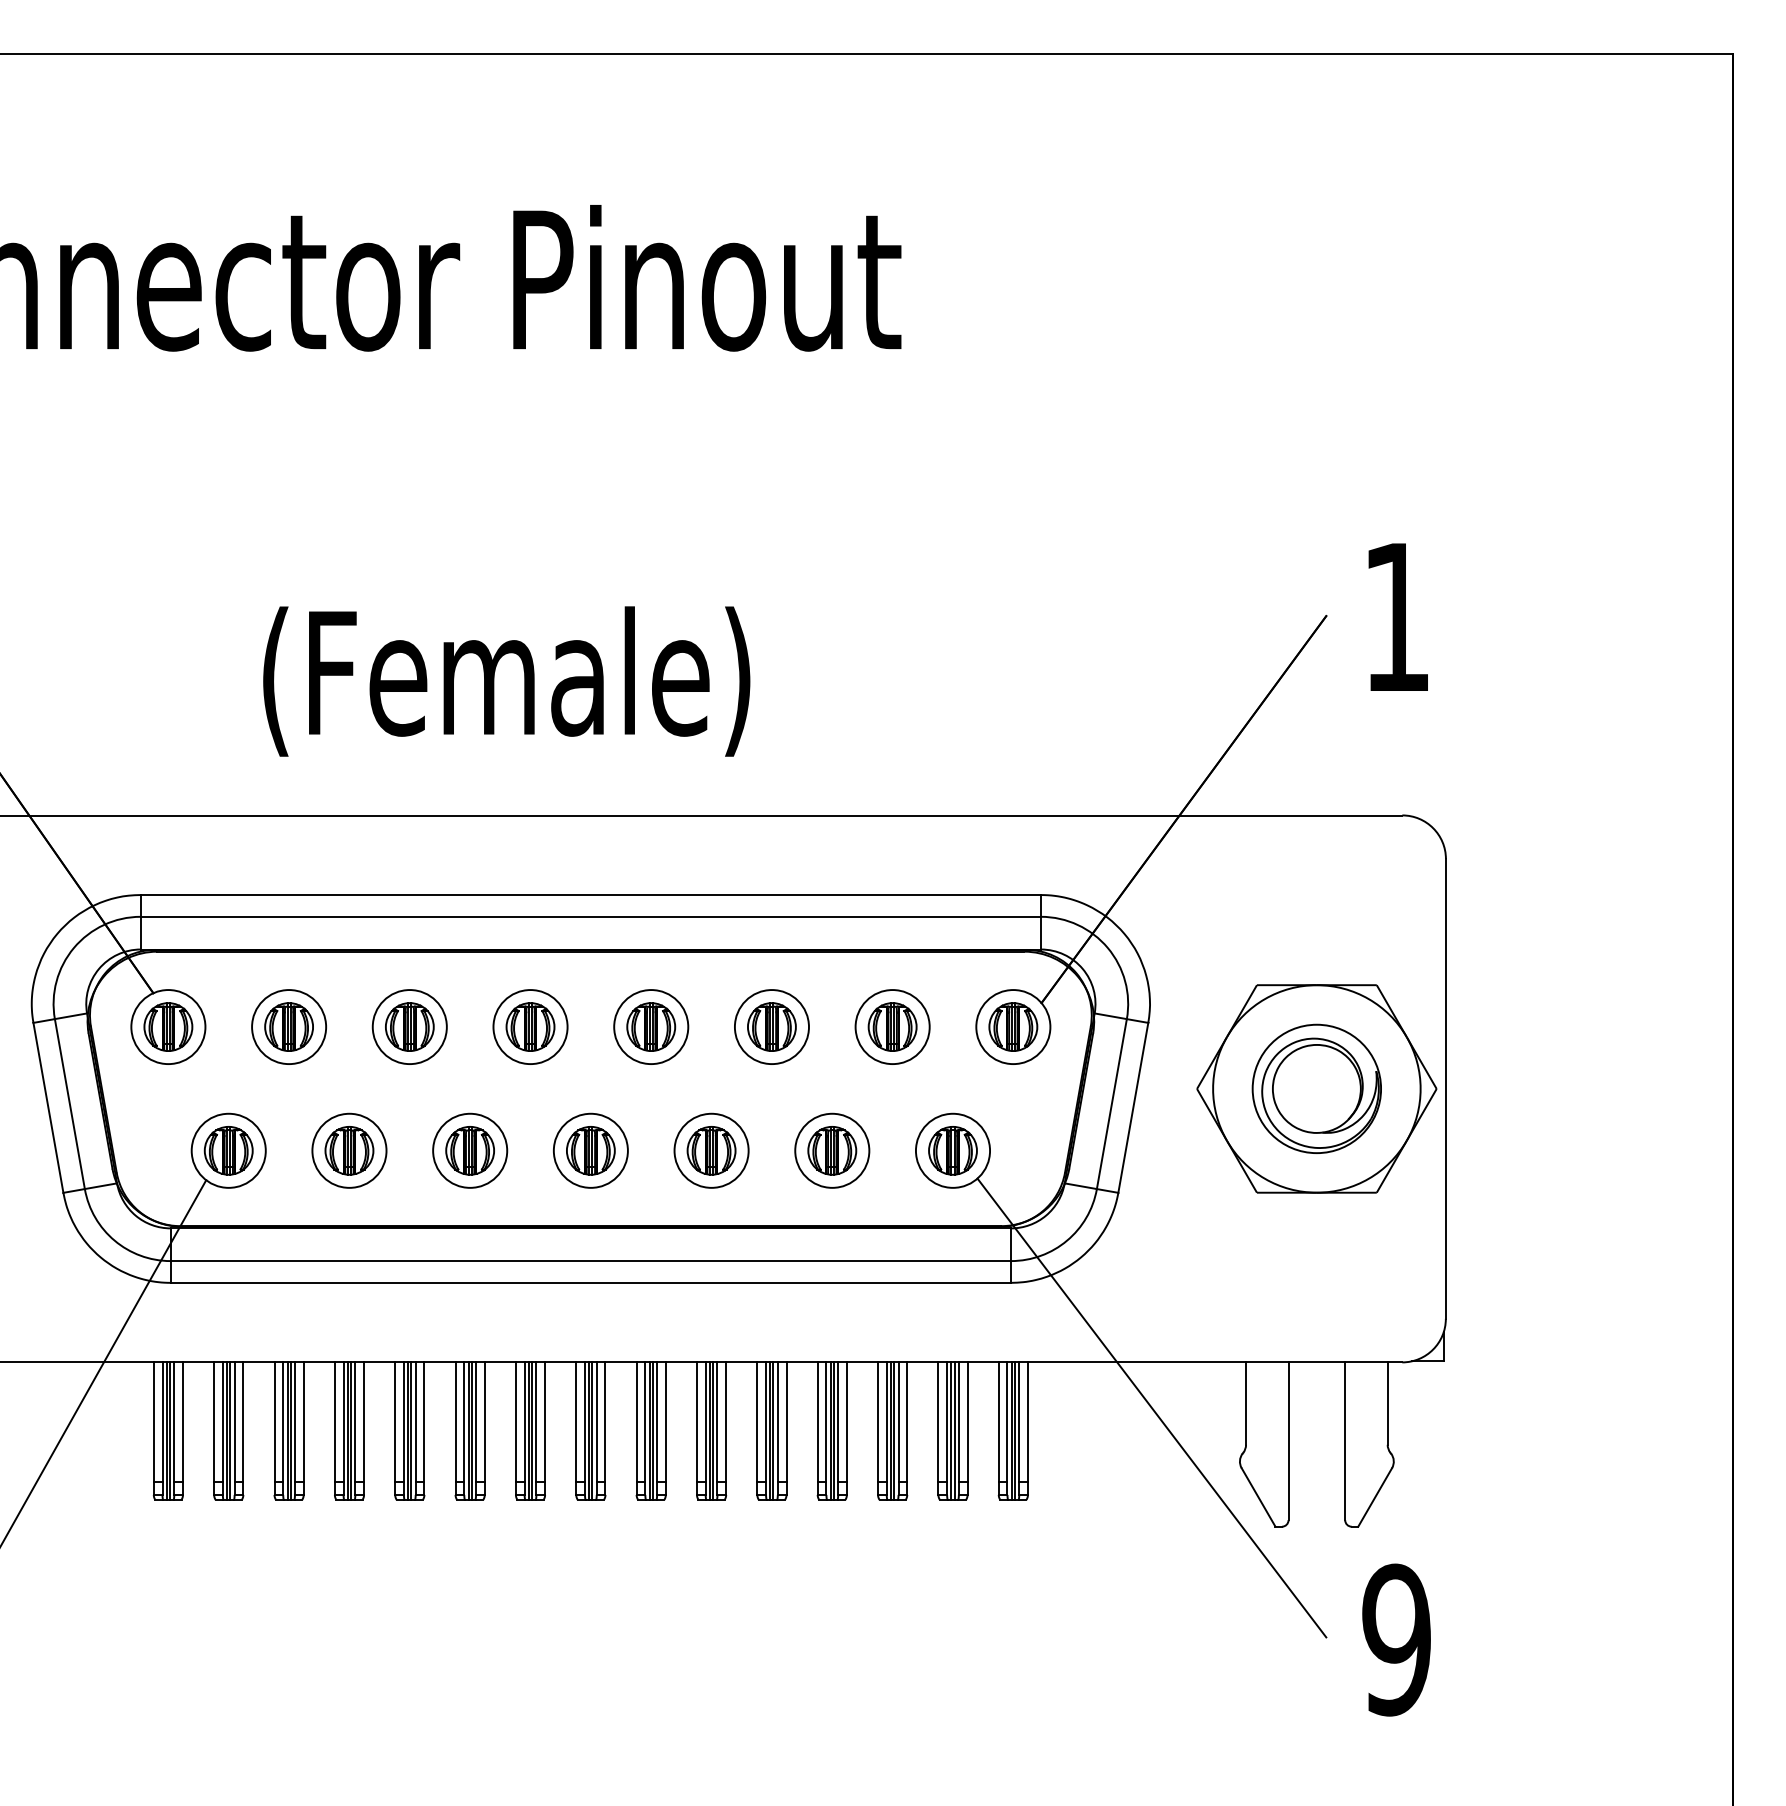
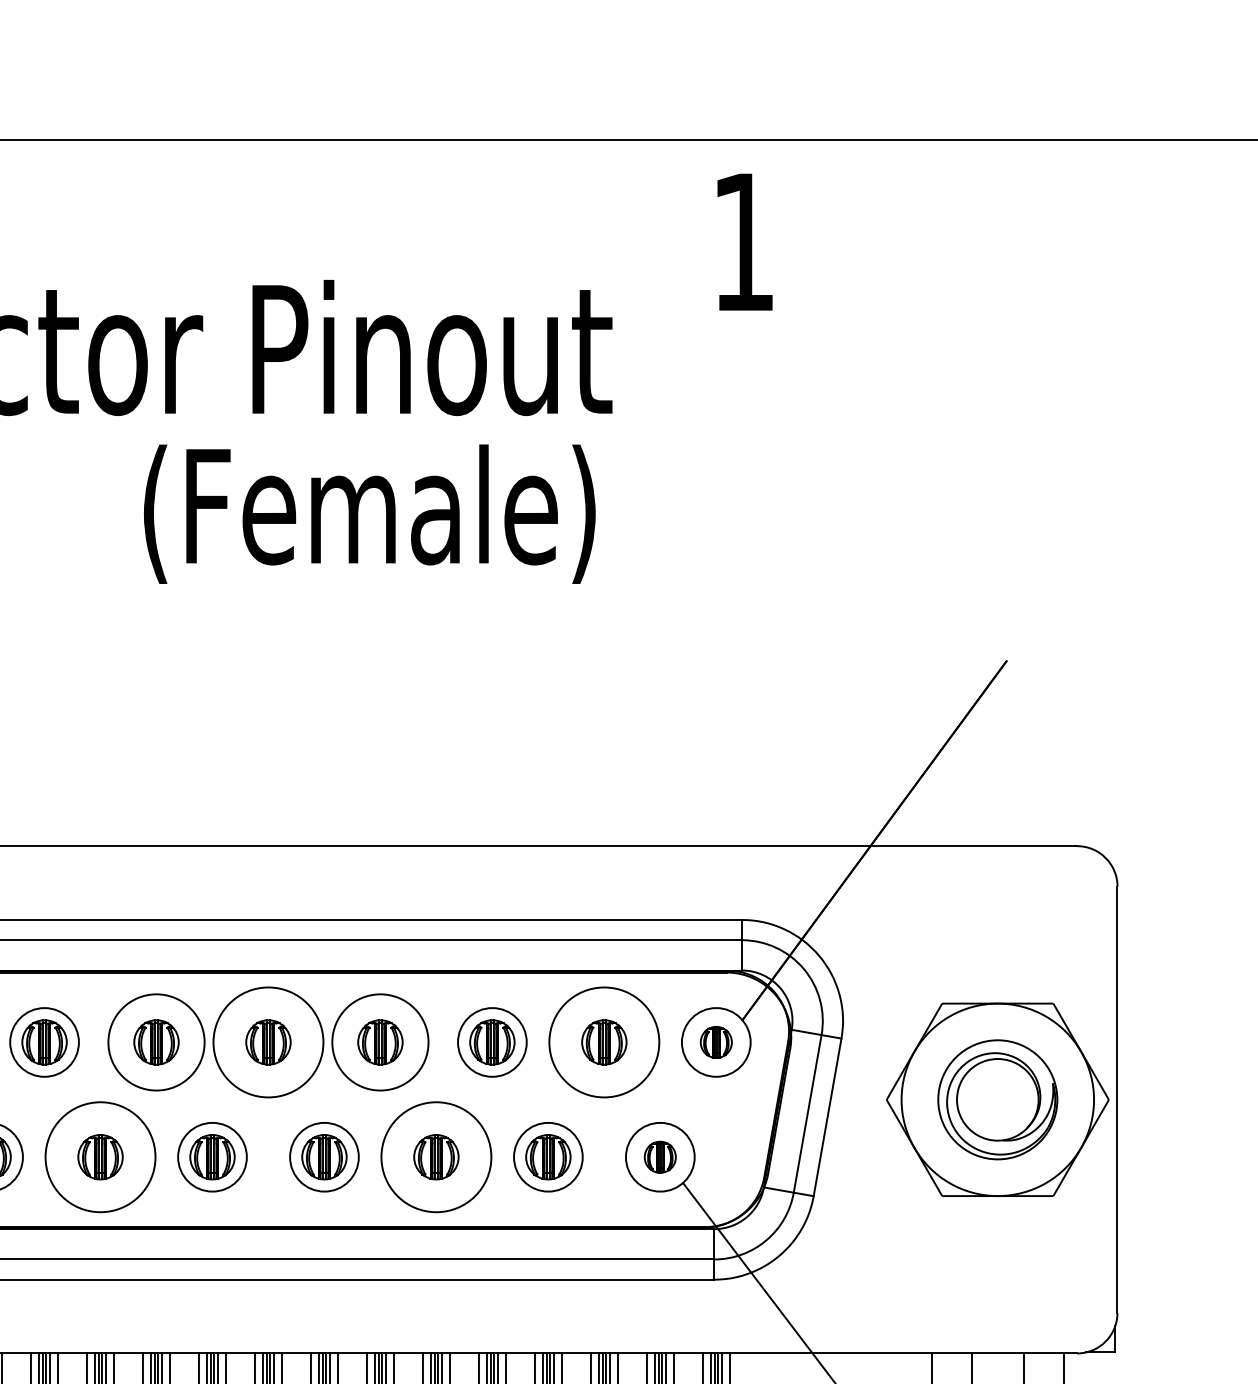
text: (1397, 616) -> (744, 241), moved
text: (506, 681) -> (369, 514), moved
part: (1013, 1026) -> (716, 1041), size x0.7
circle: (409, 1027) -> (156, 1042), size x1.4
circle: (530, 1027) -> (268, 1042), size x1.6
circle: (651, 1027) -> (380, 1042), size x1.4
circle: (892, 1027) -> (604, 1042), size x1.6
circle: (349, 1150) -> (100, 1156), size x1.6
circle: (711, 1150) -> (436, 1156), size x1.6
part: (952, 1150) -> (659, 1156), size x0.7

